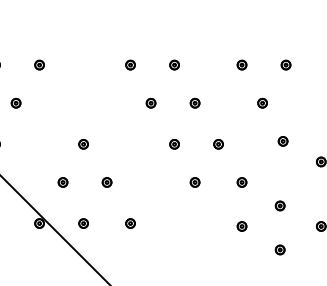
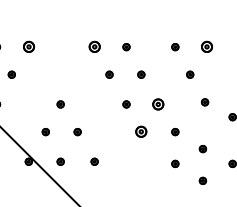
part: (39, 65) -> (28, 47), size x1.6
part: (130, 65) -> (94, 47), size x1.6
part: (286, 65) -> (207, 47), size x1.6
part: (218, 144) -> (158, 104), size x1.6
part: (195, 183) -> (141, 132), size x1.6

